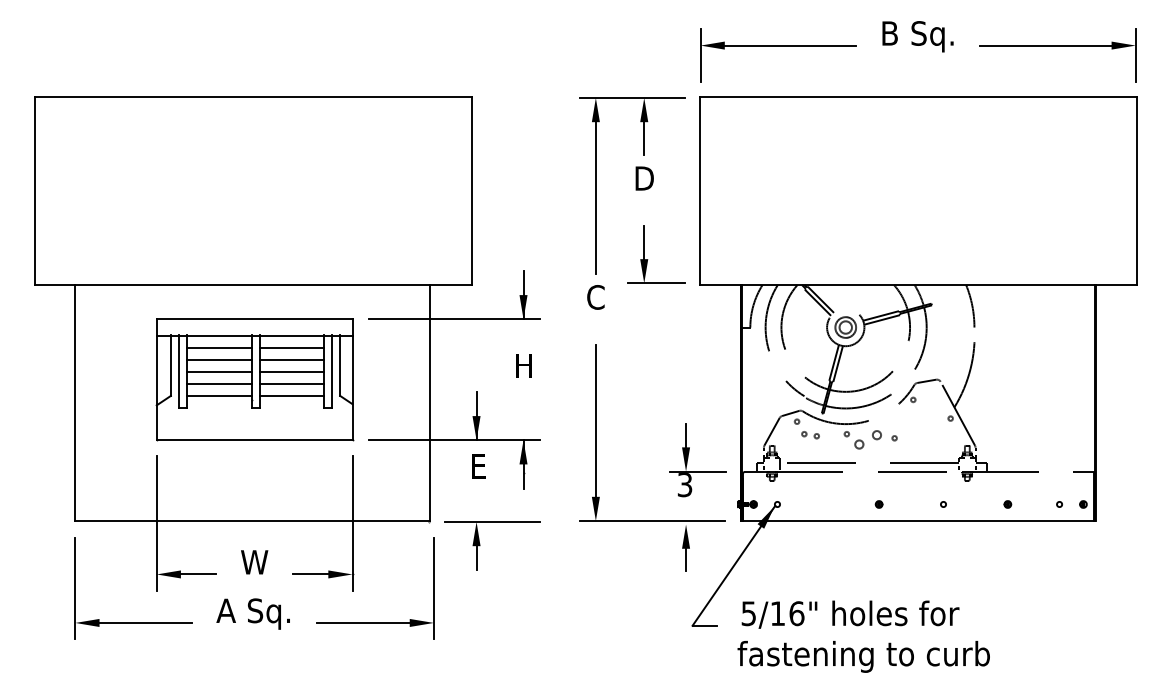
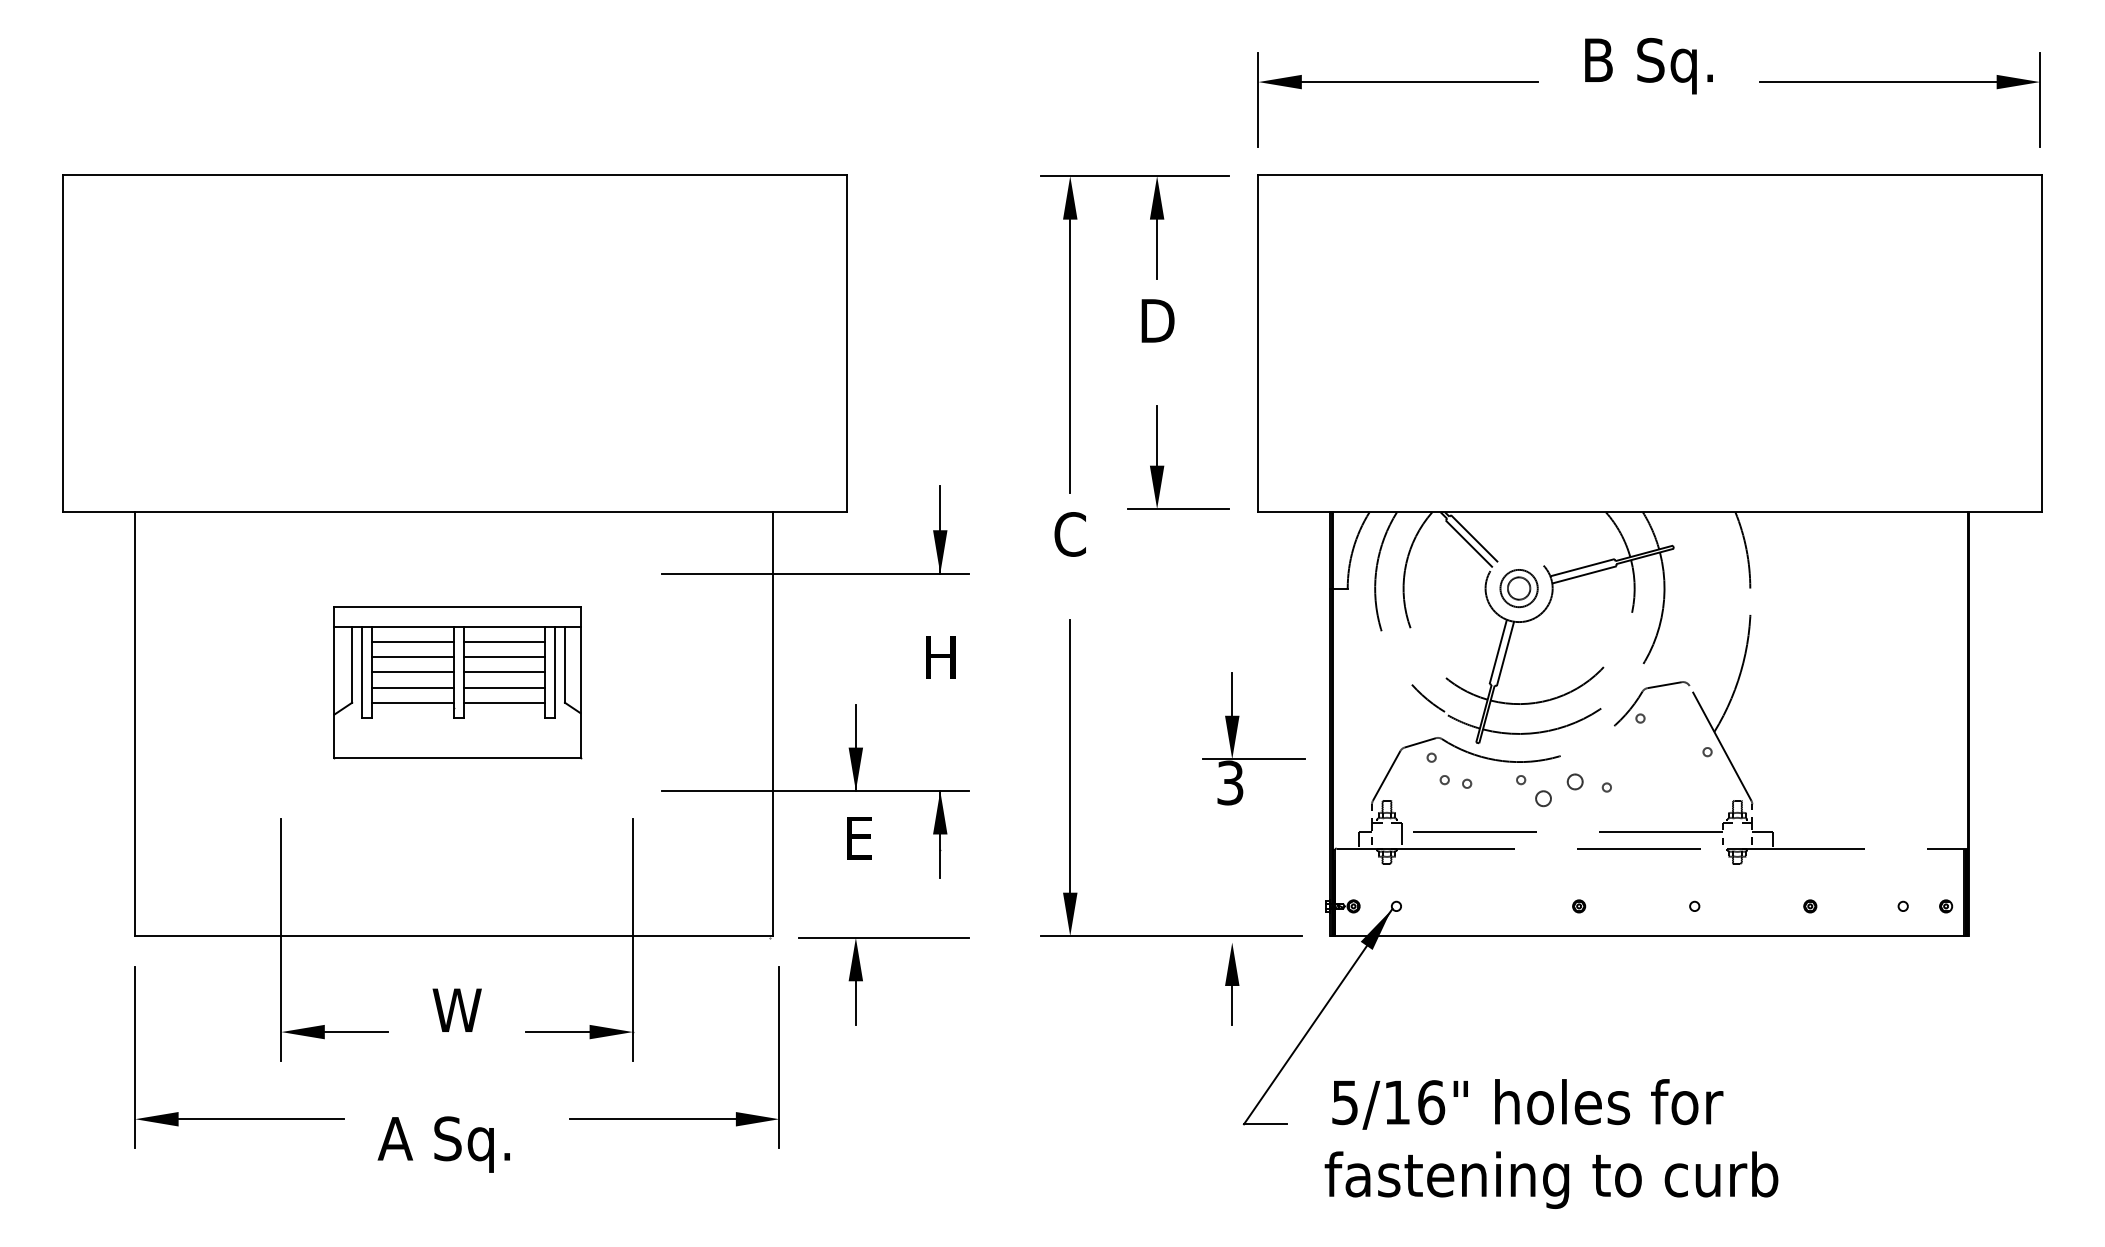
part: (254, 379) -> (456, 681), size x0.7
part: (688, 458) -> (1236, 735), moved
text: (252, 613) -> (442, 1143), moved

